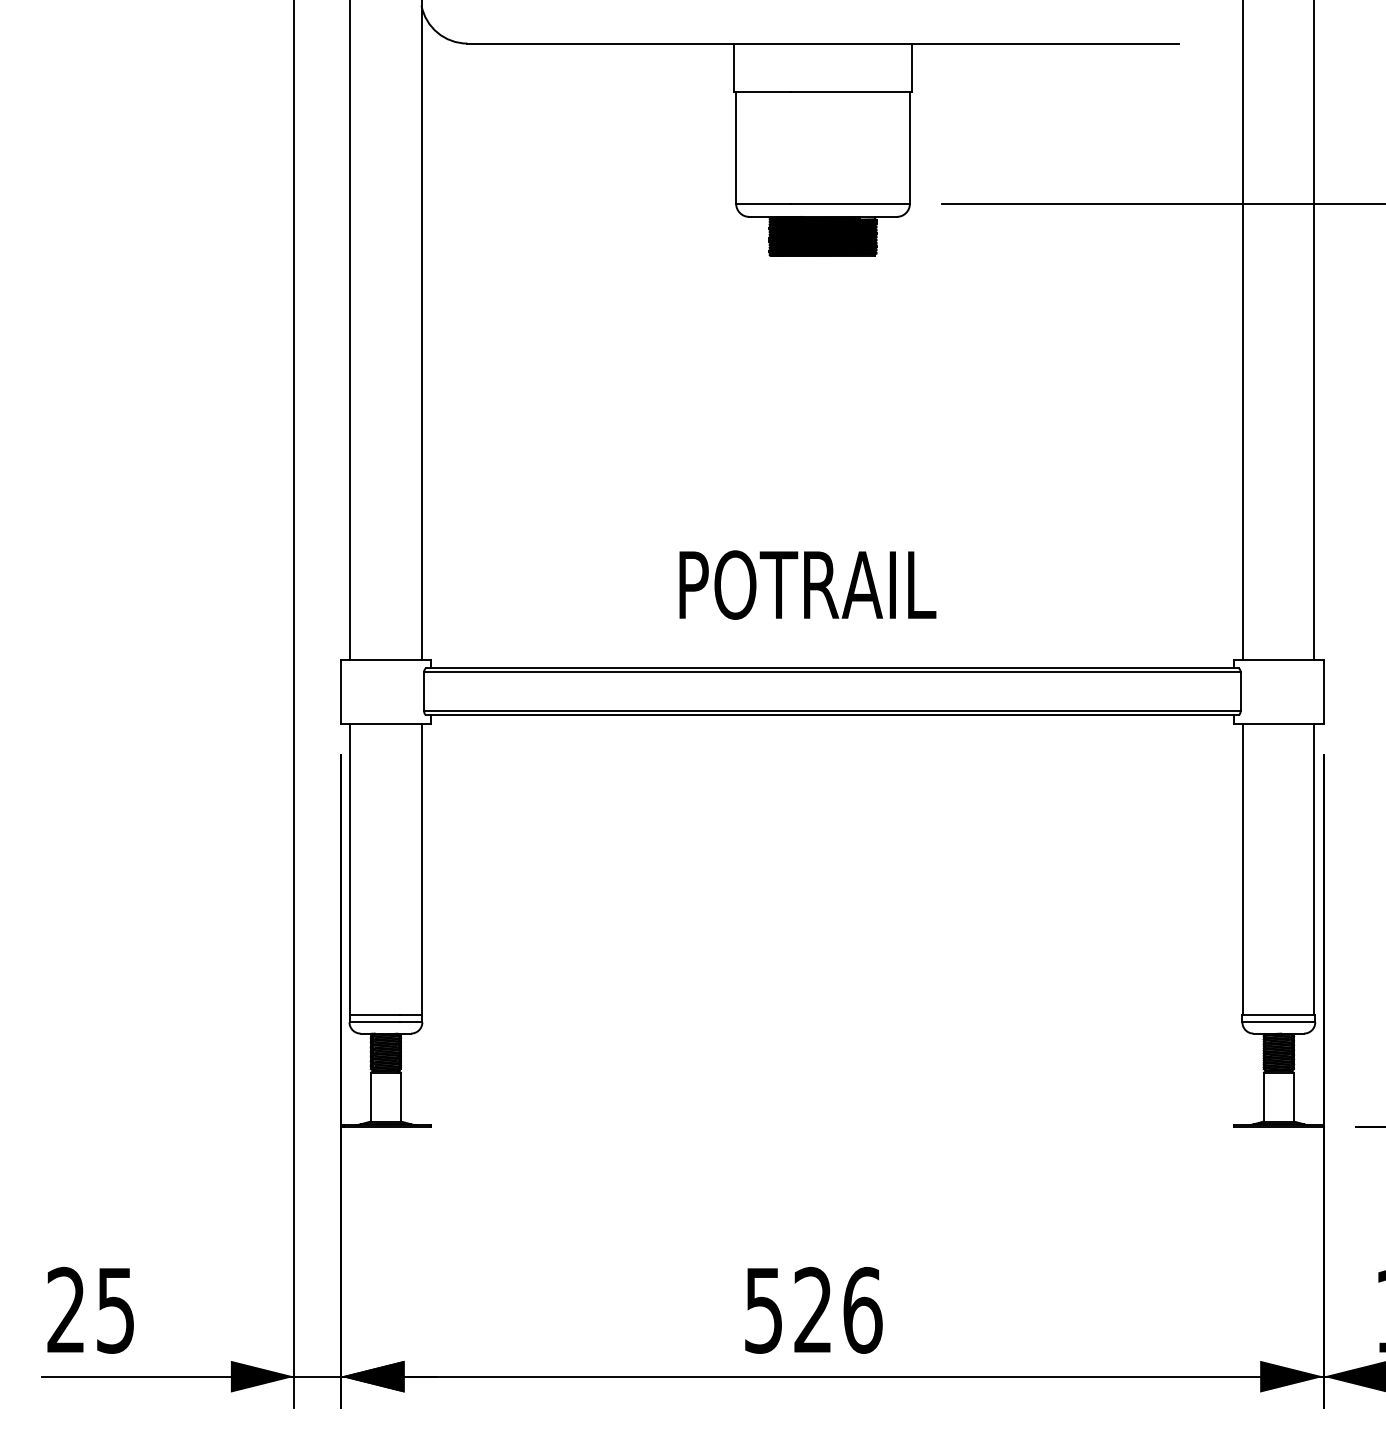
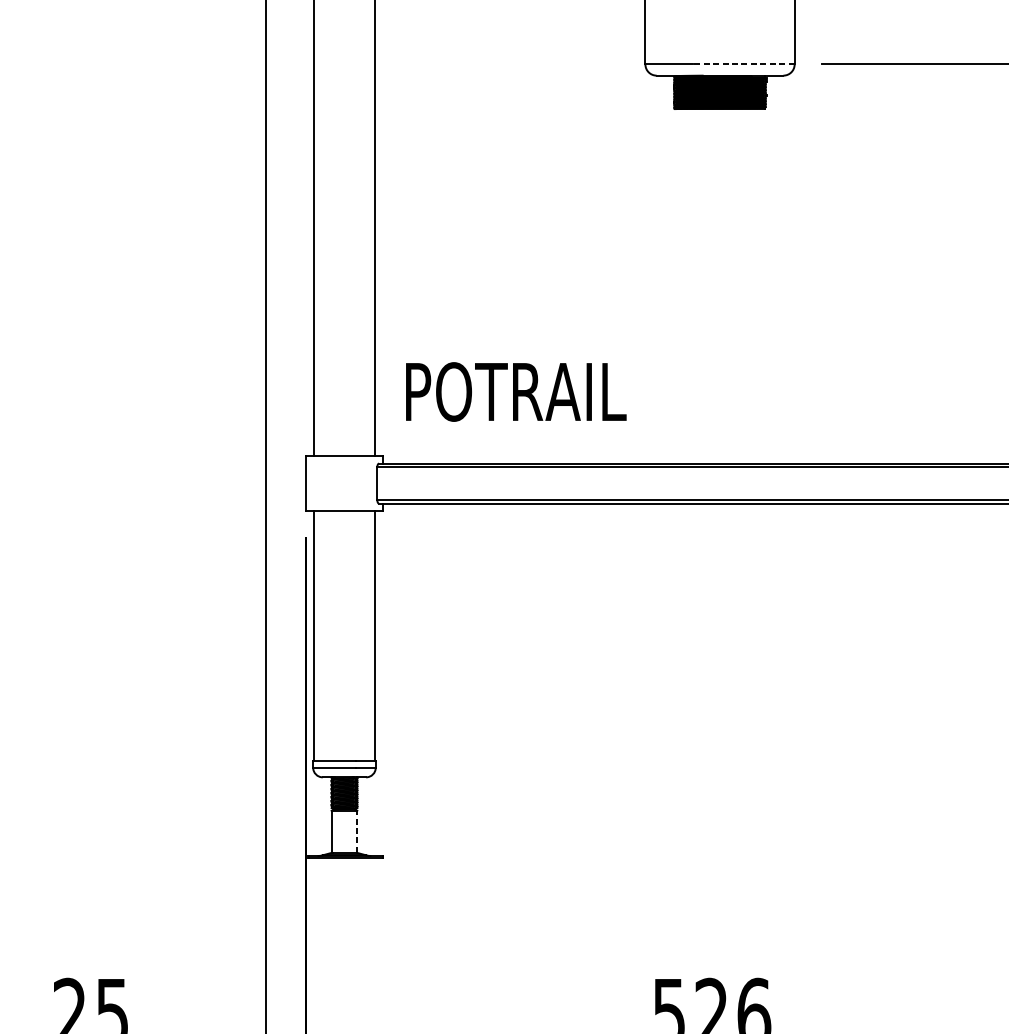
line: (850, 203) -> (743, 64), solid -> dashed
text: (807, 584) -> (515, 391), moved
line: (400, 1096) -> (356, 831), solid -> dashed

